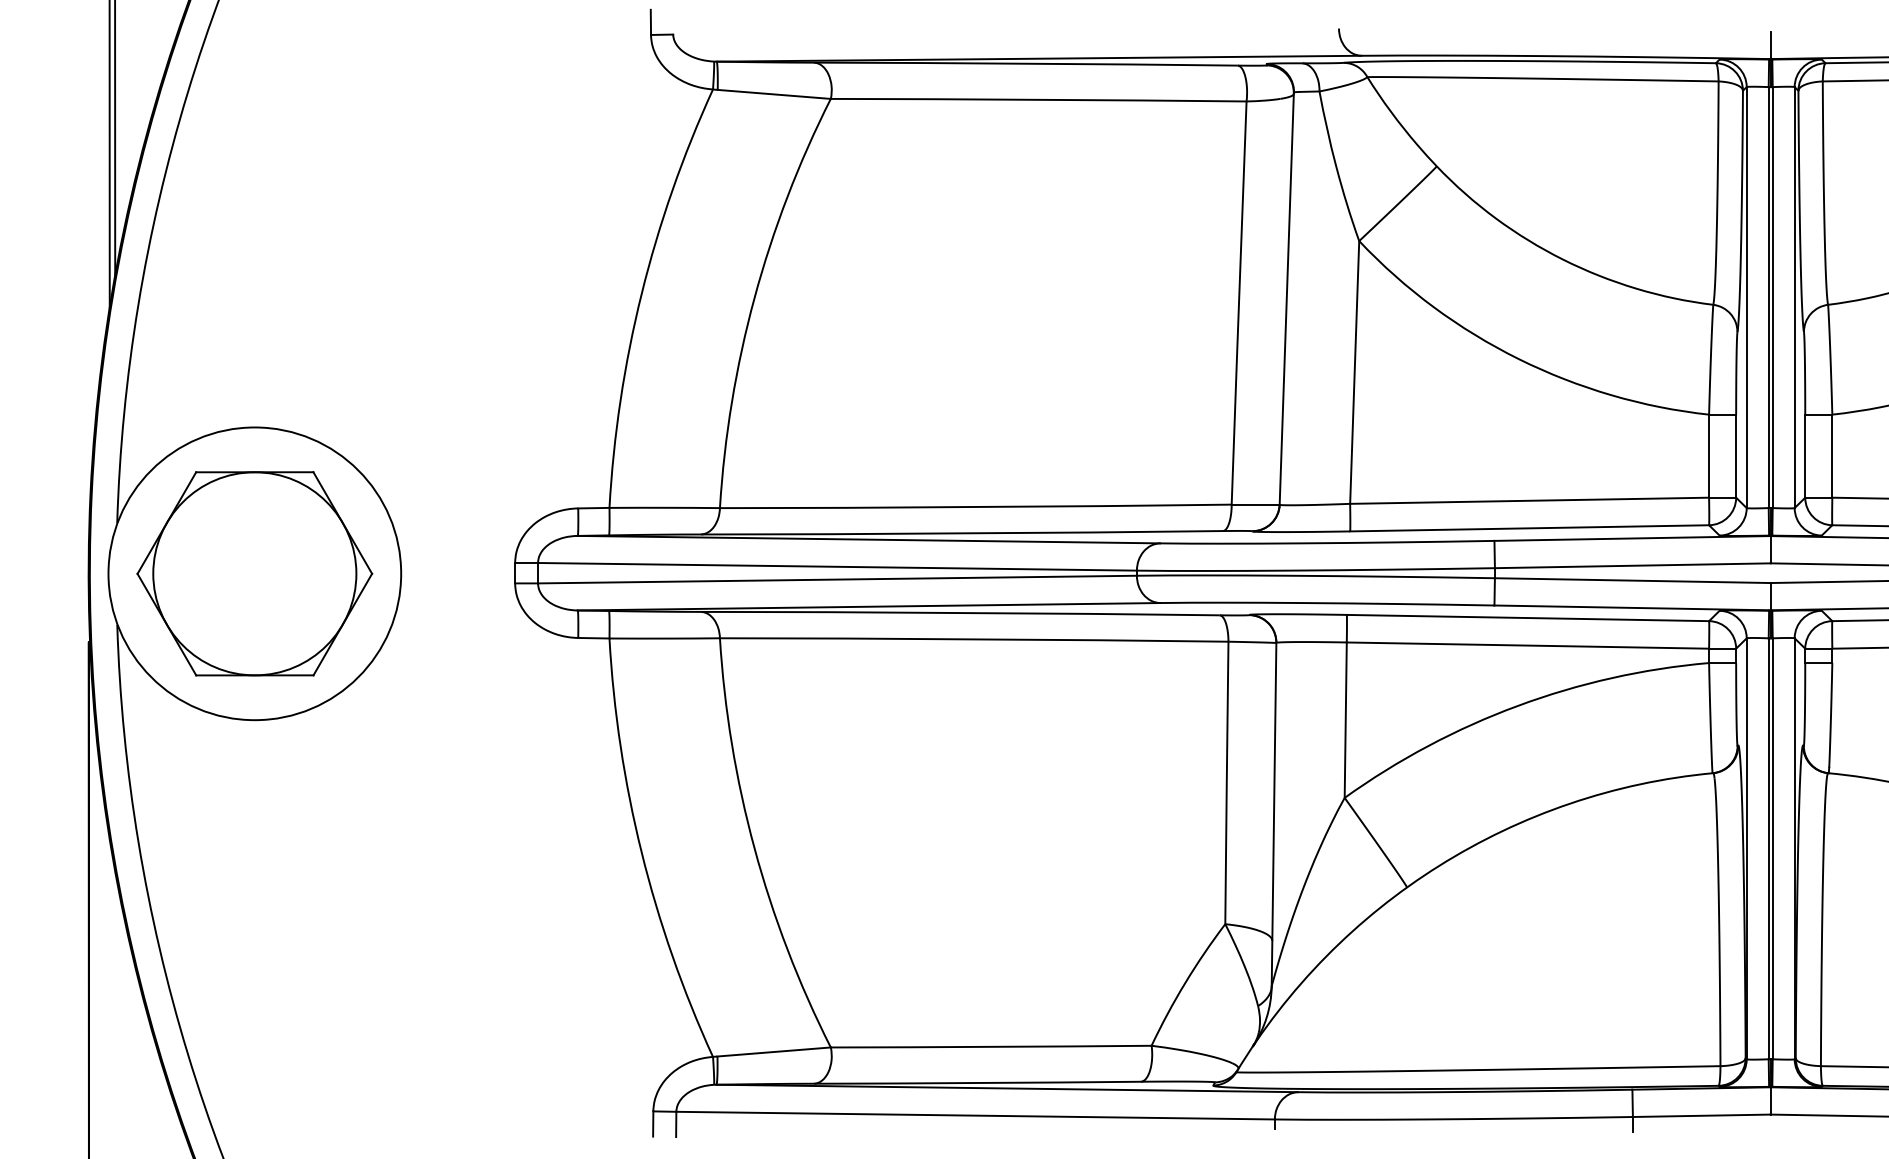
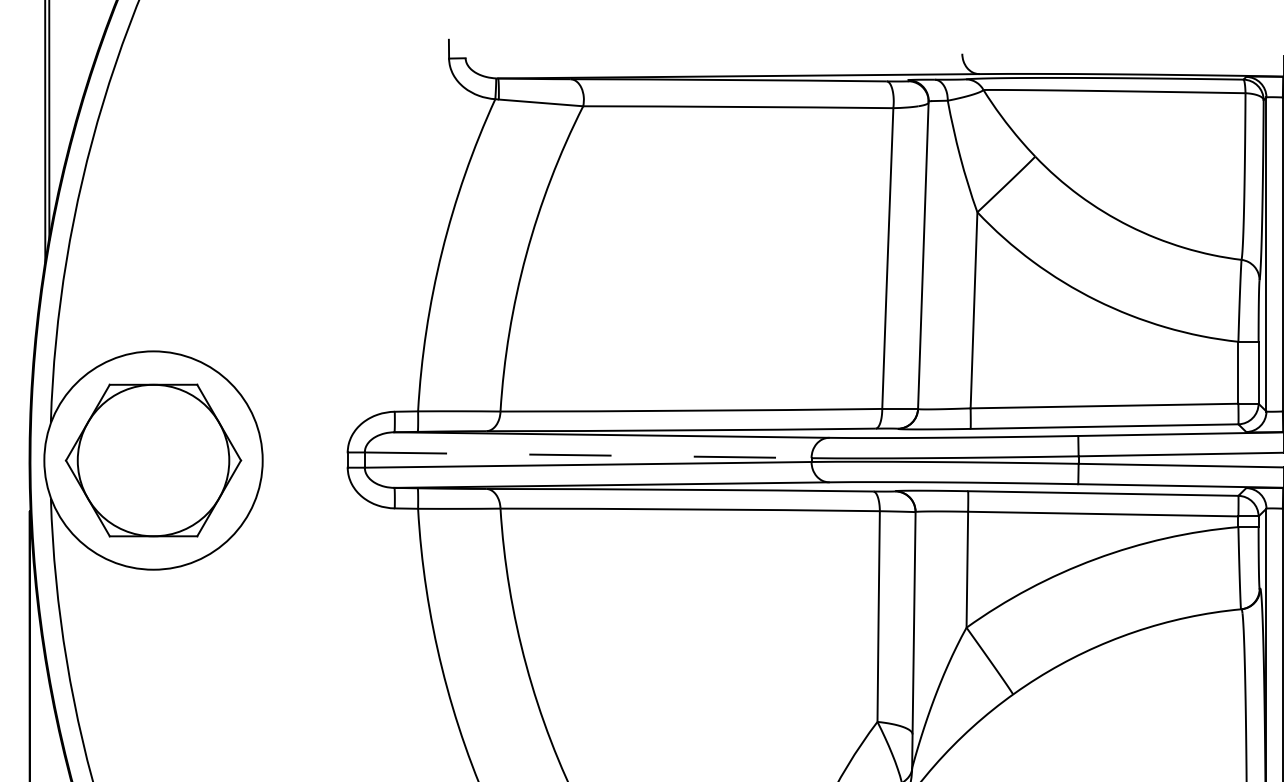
line: (837, 566) -> (588, 455), solid -> dashed

